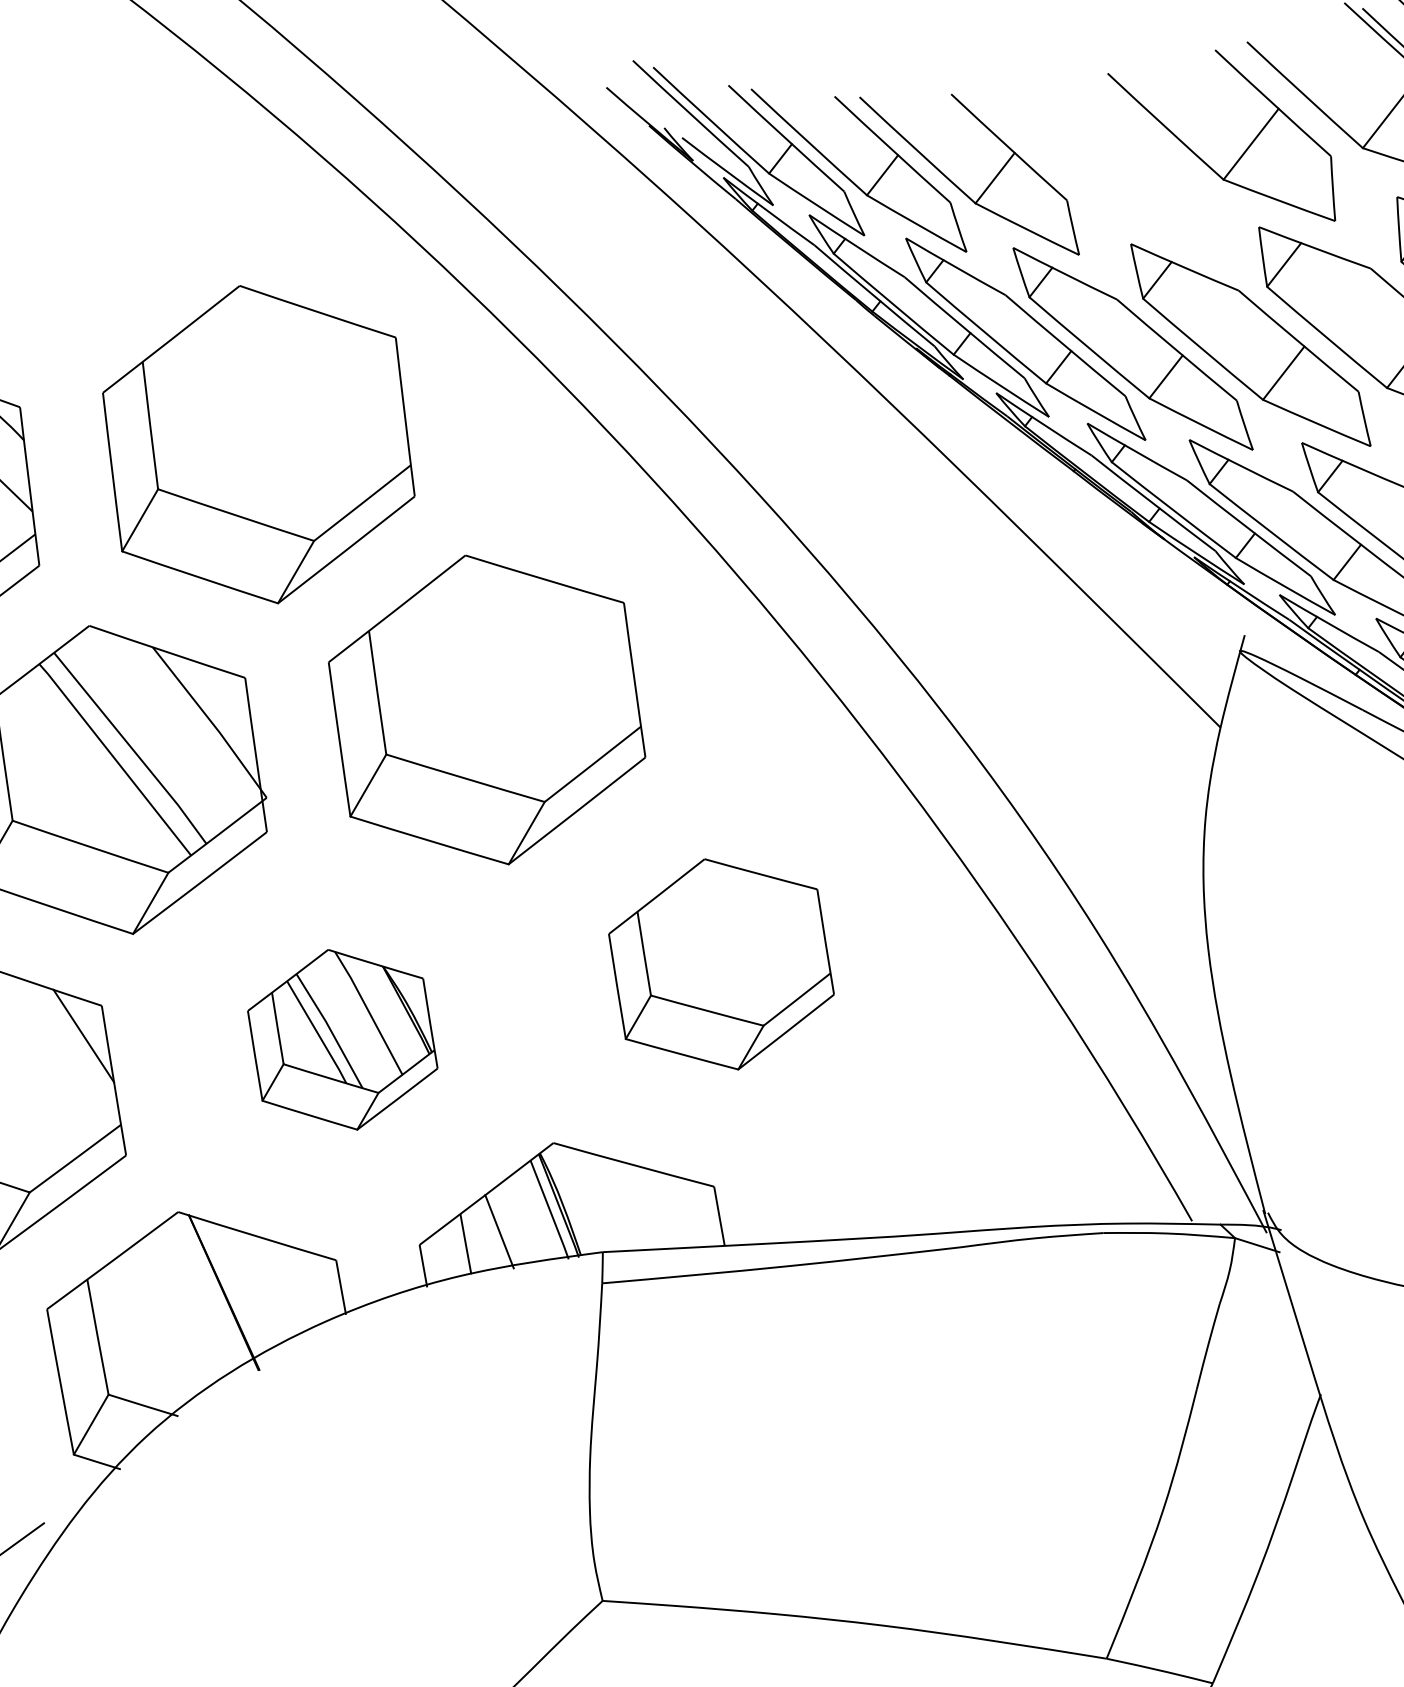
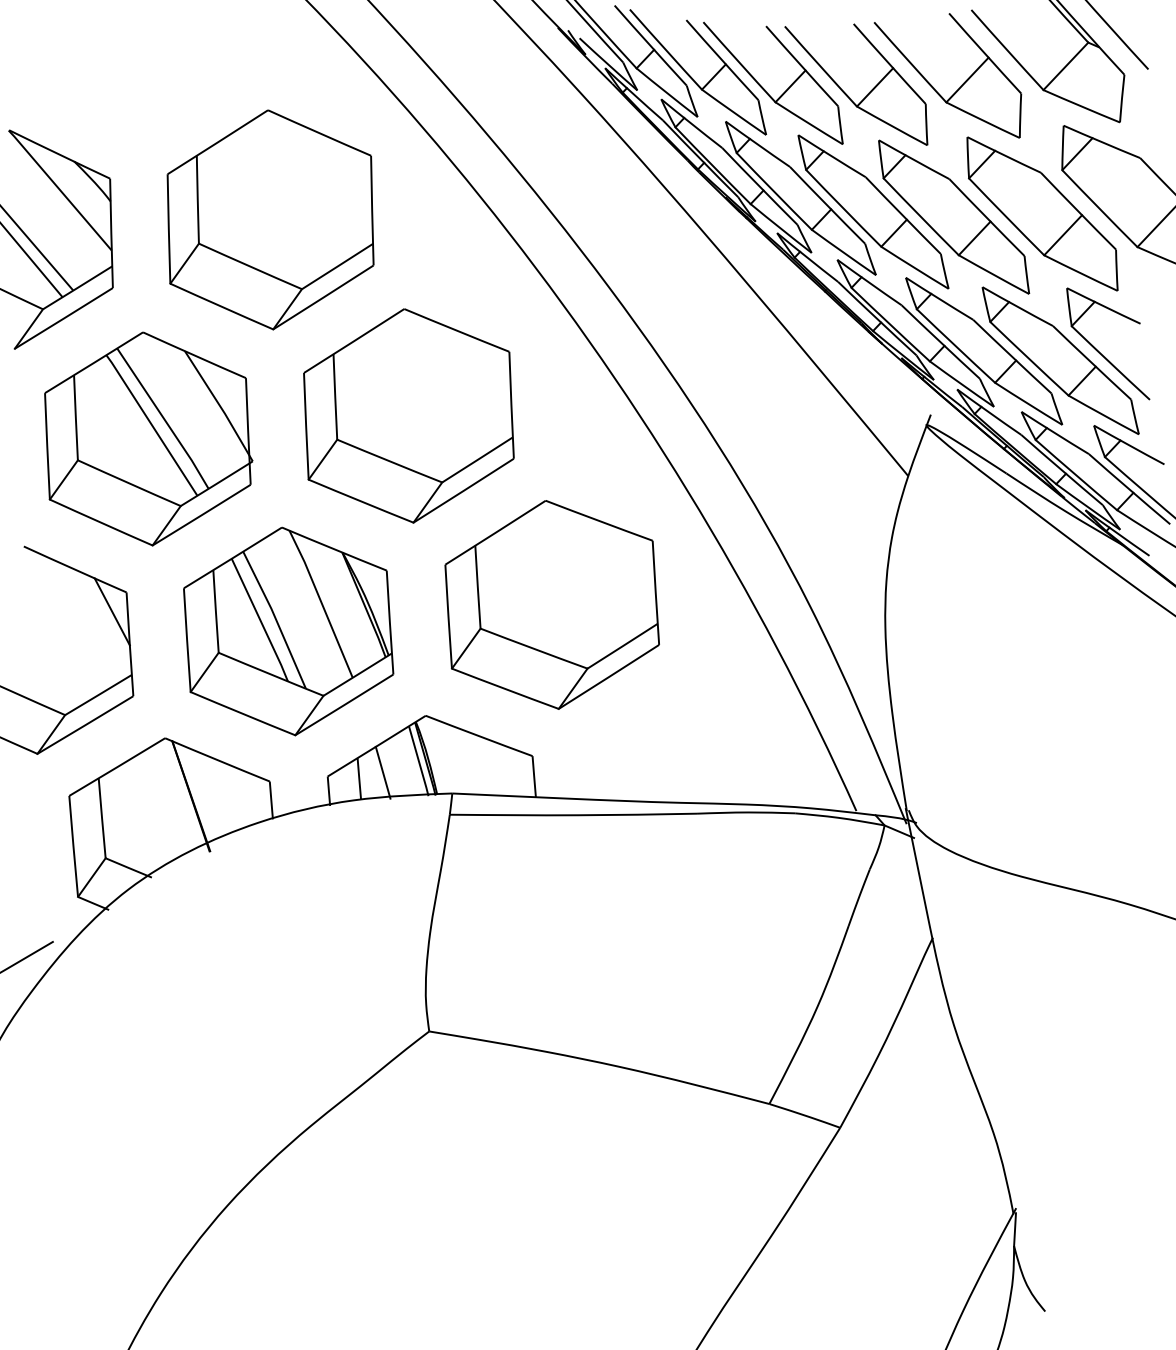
part: (1077, 180) -> (846, 93), added
part: (720, 963) -> (551, 604), size x1.43
part: (342, 1039) -> (288, 631), size x1.67

